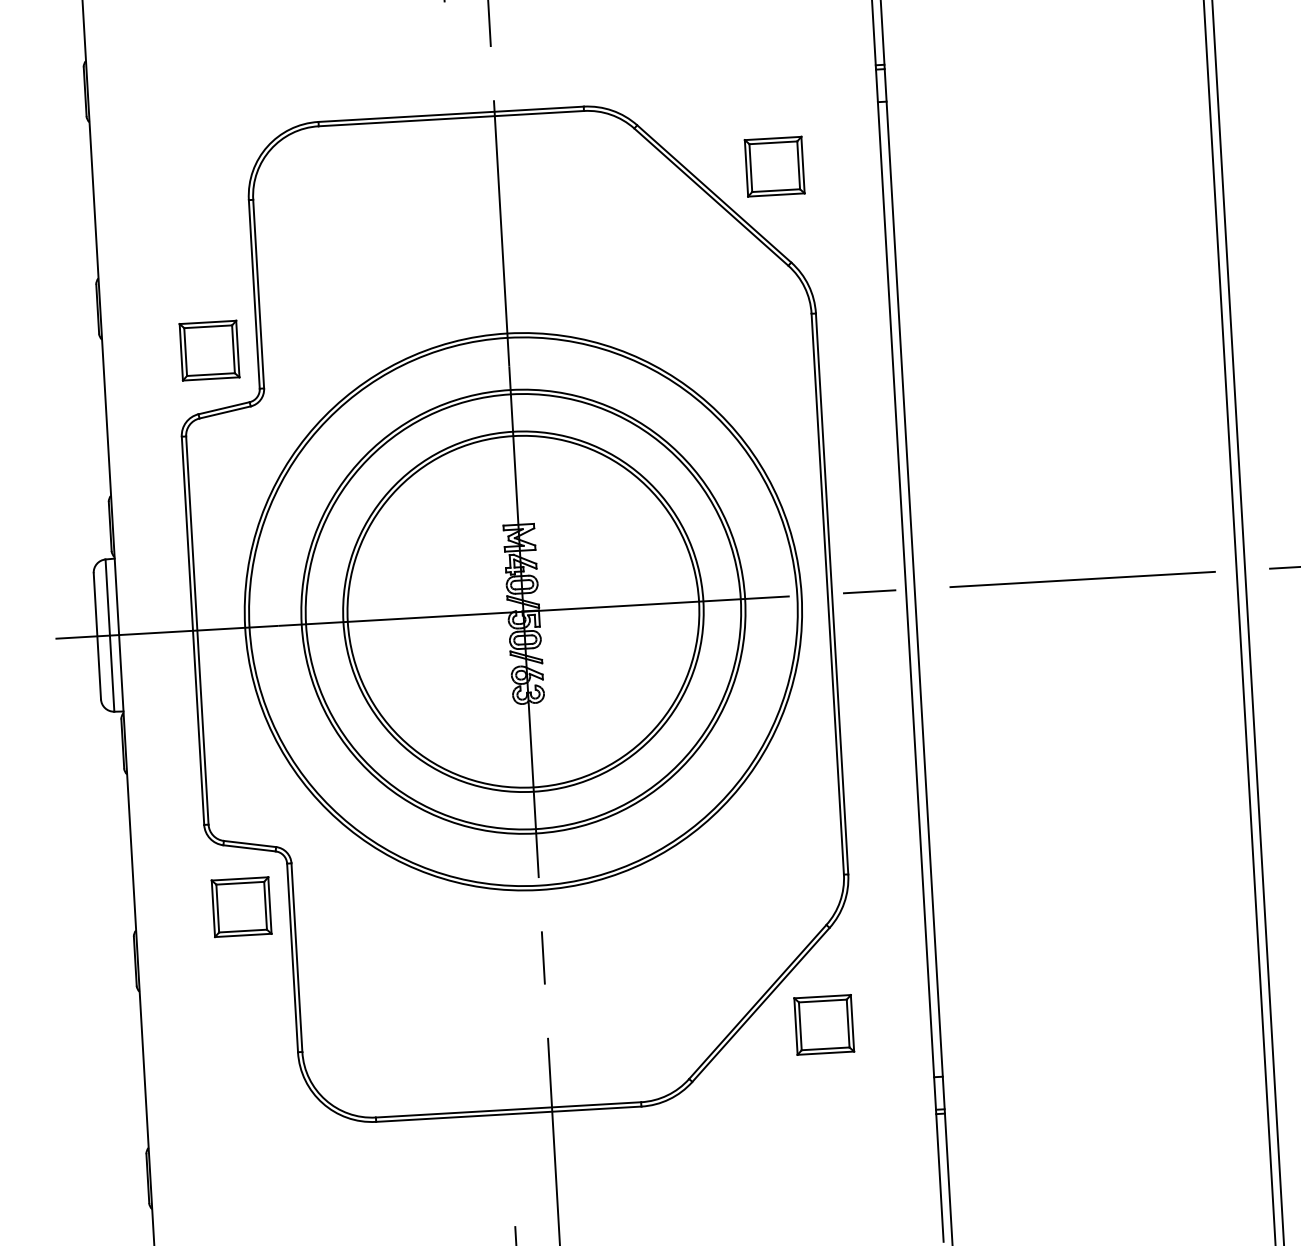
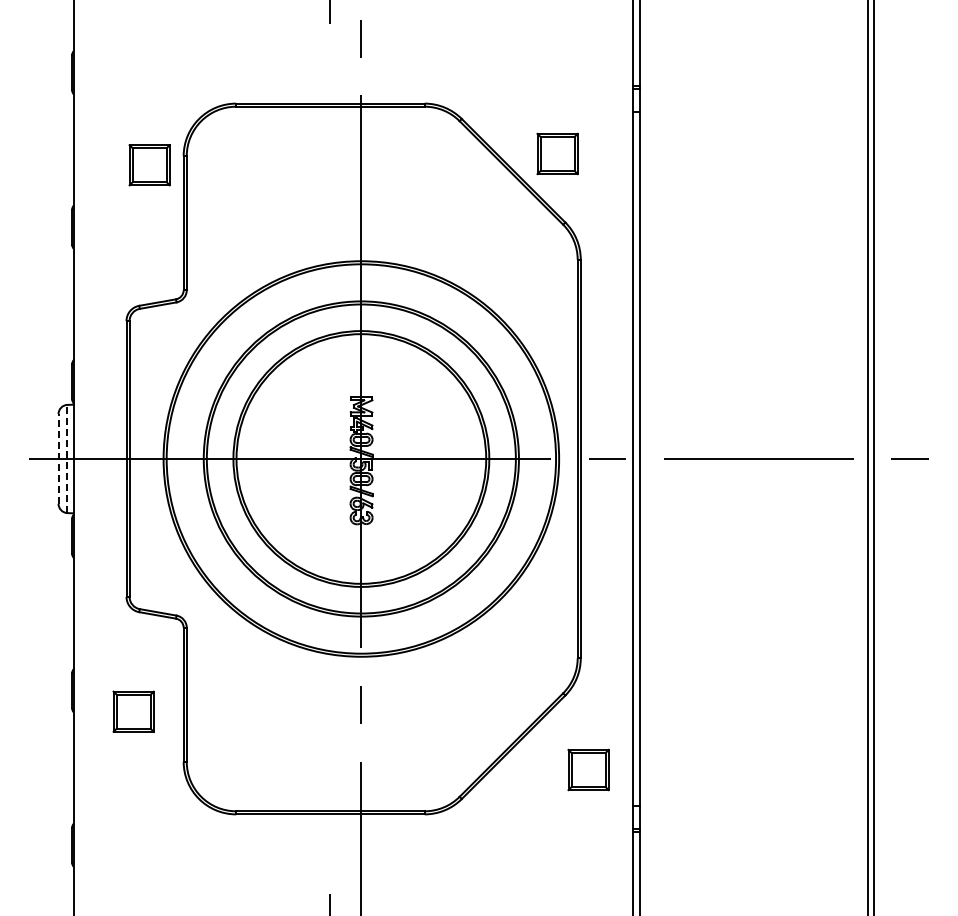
part: (209, 351) -> (149, 165), moved
line: (109, 634) -> (67, 458), solid -> dashed
line: (97, 637) -> (58, 459), solid -> dashed
part: (241, 906) -> (133, 711), moved
part: (824, 1024) -> (588, 769), moved

